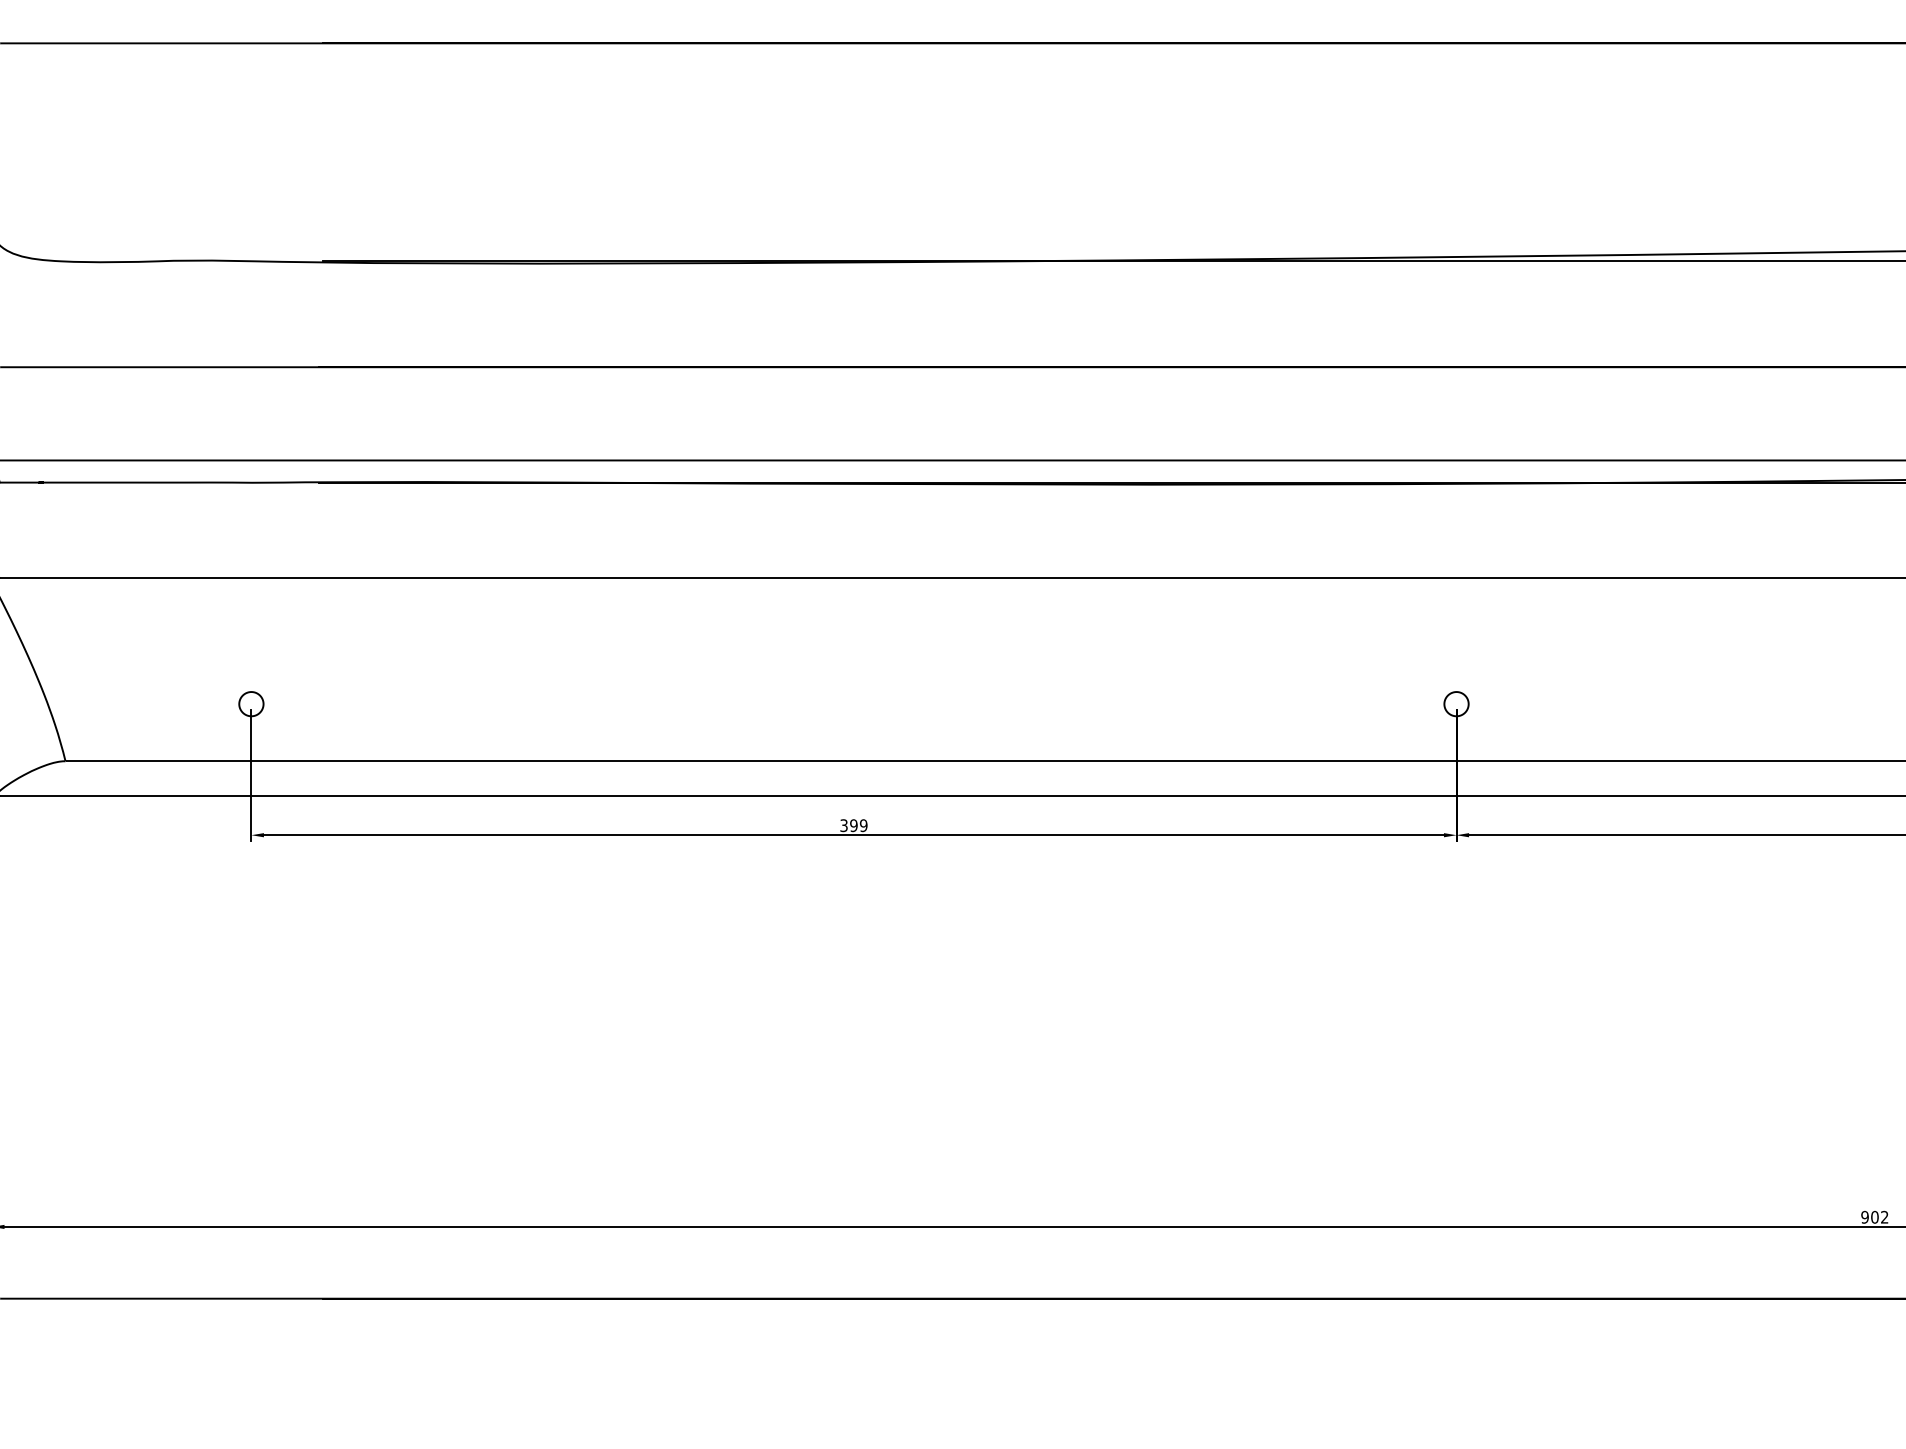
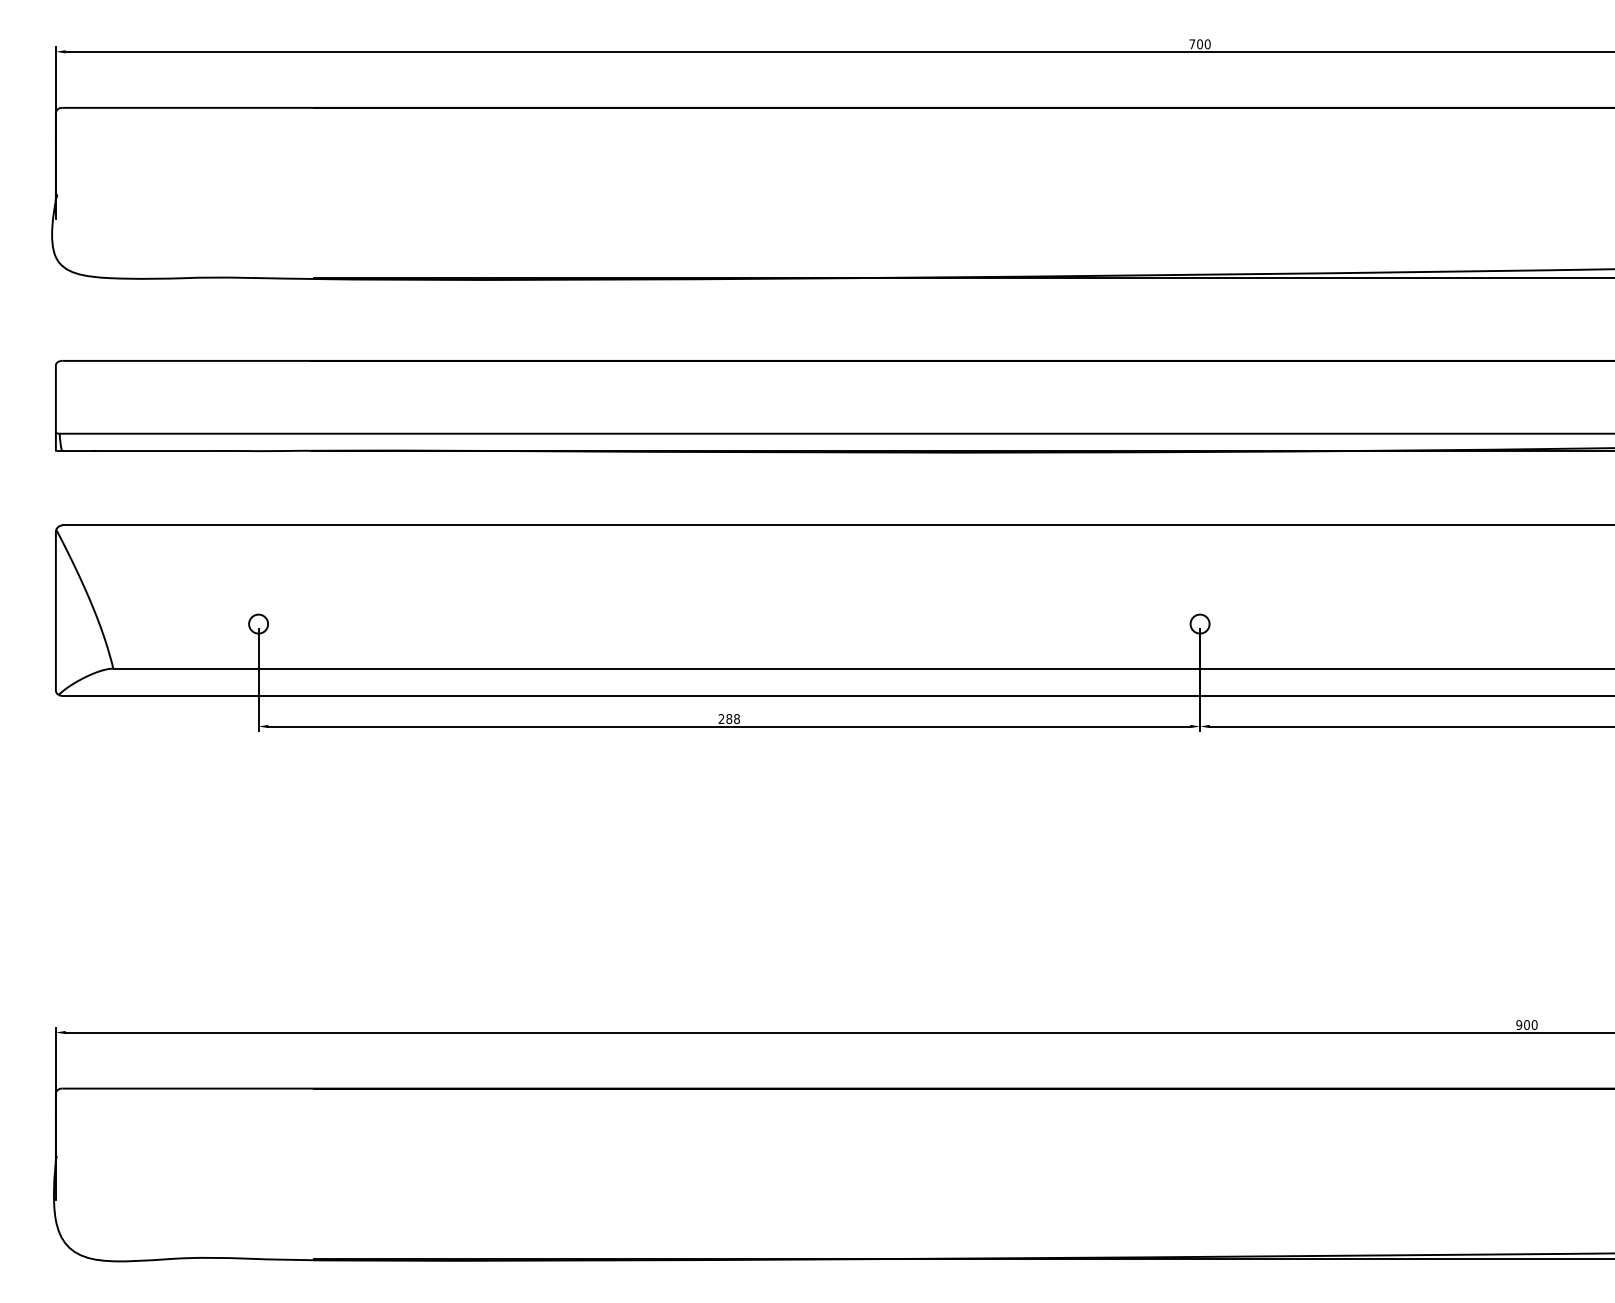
text: (852, 826) -> (728, 719), 399 -> 288
text: (1884, 1217) -> (1534, 1025), 902 -> 900

